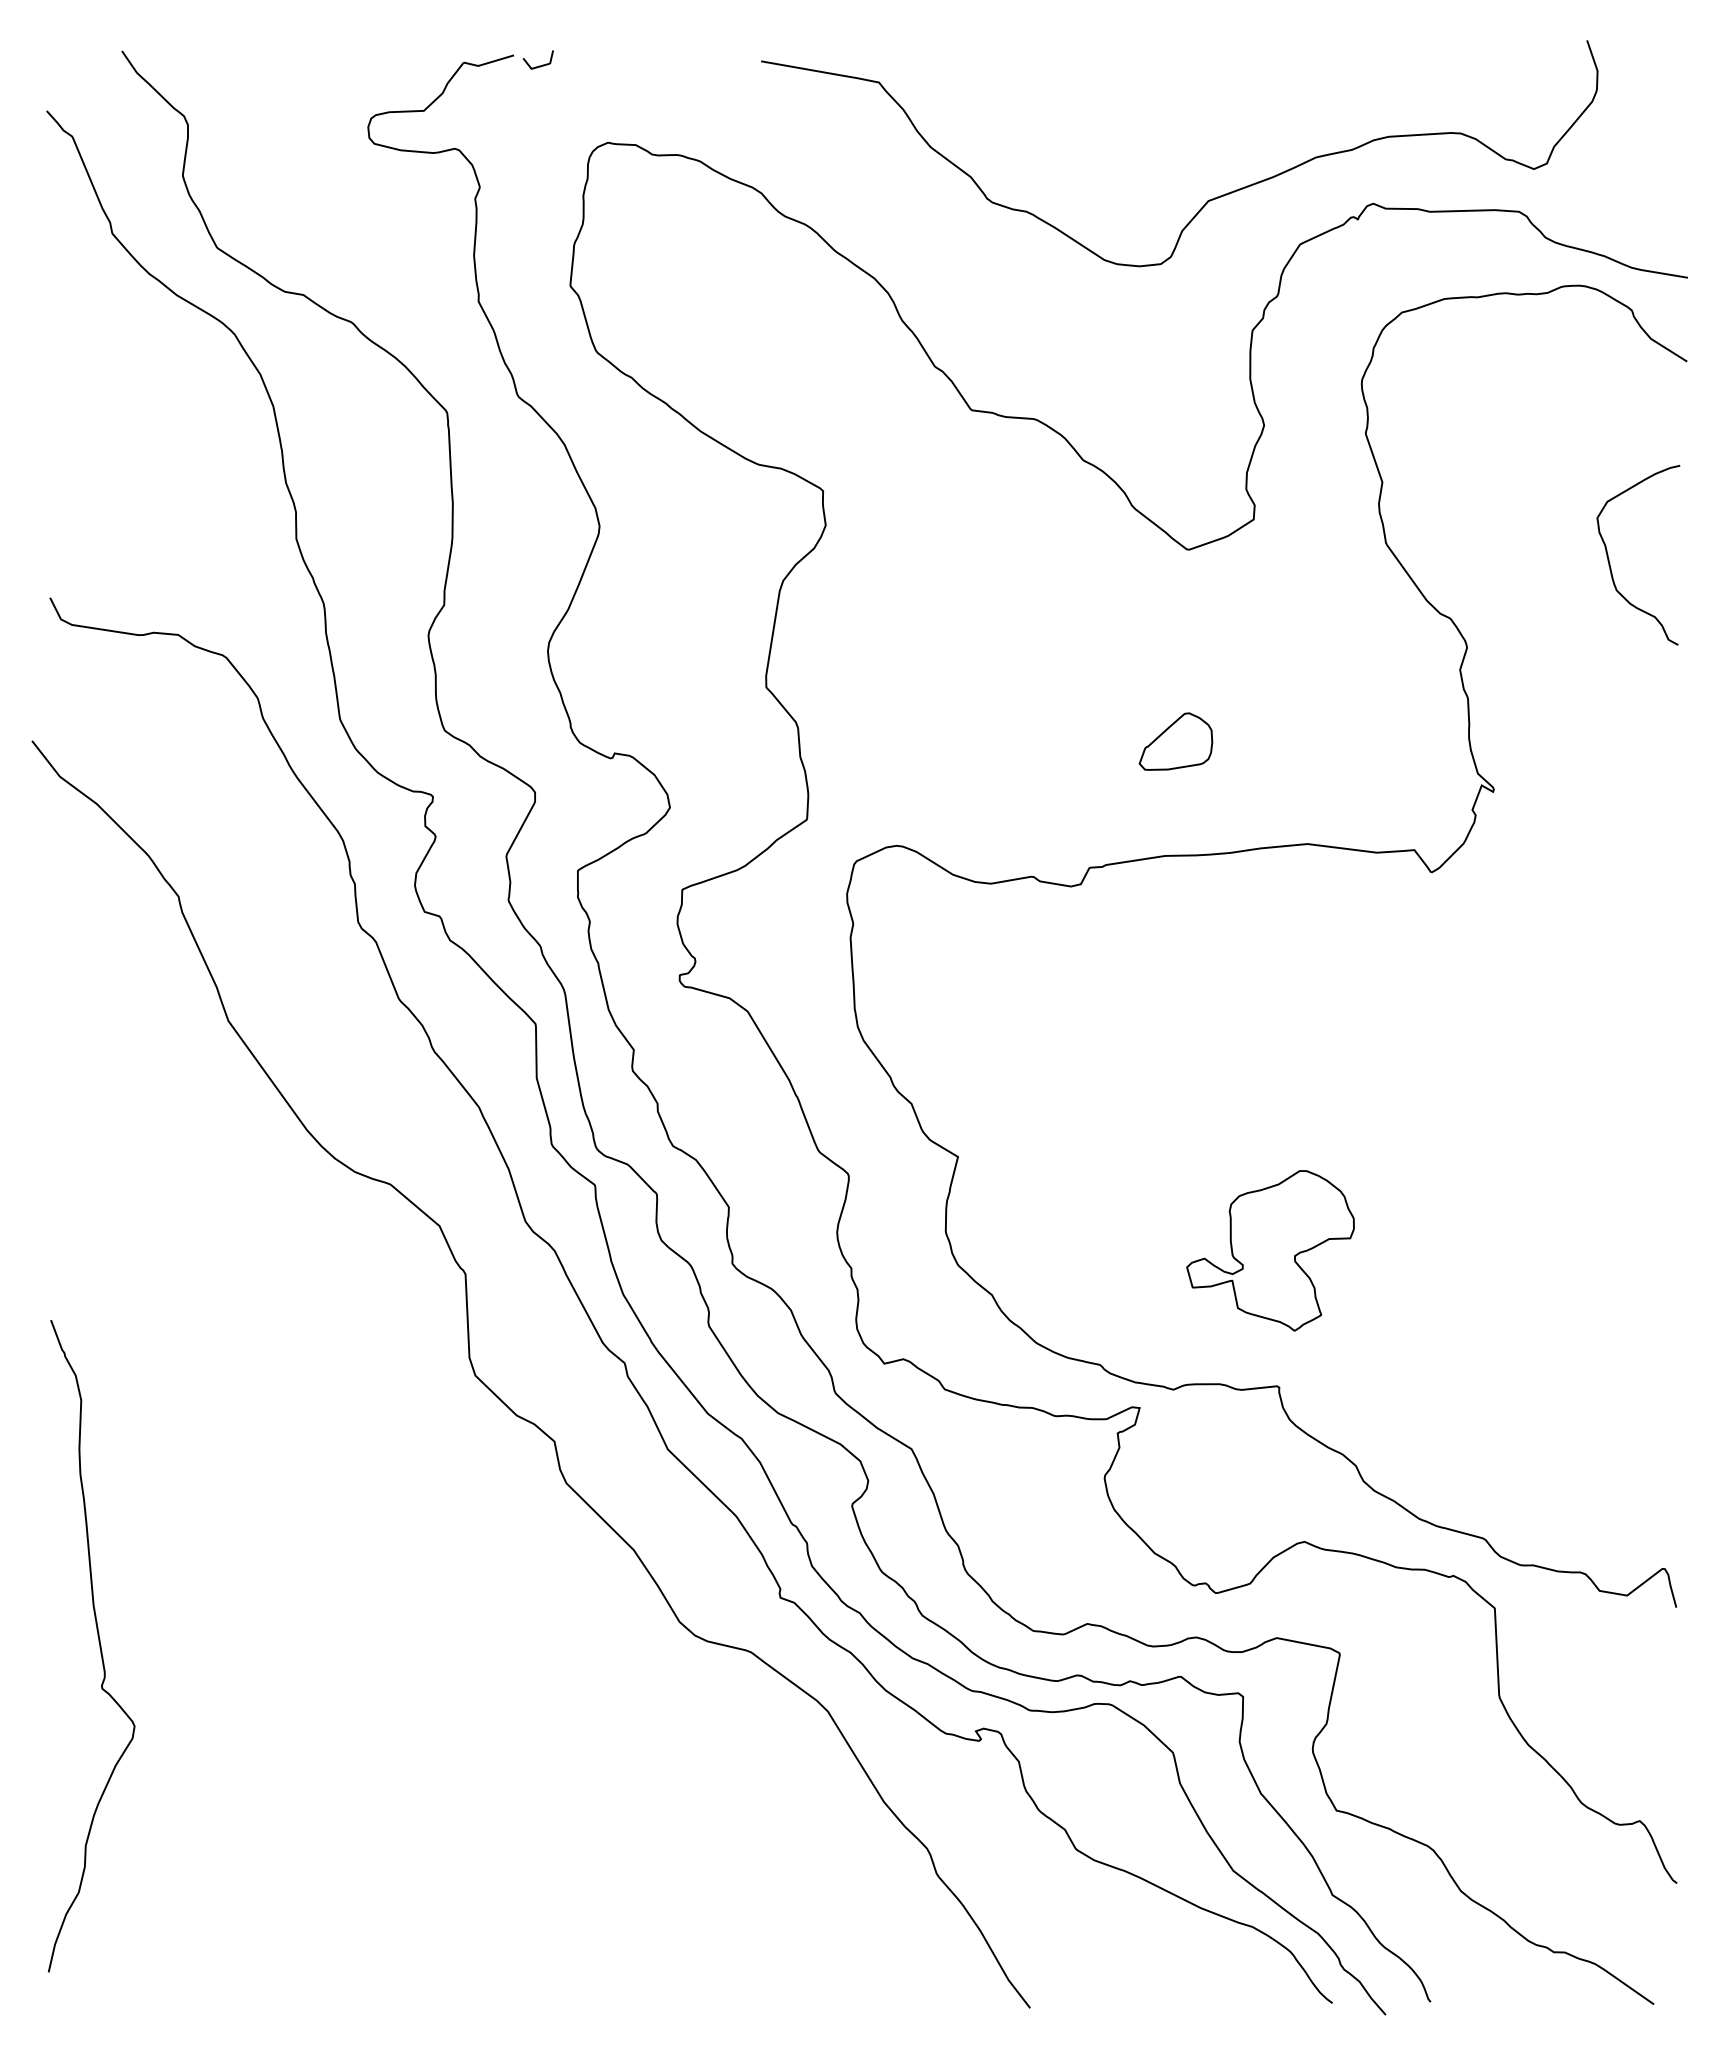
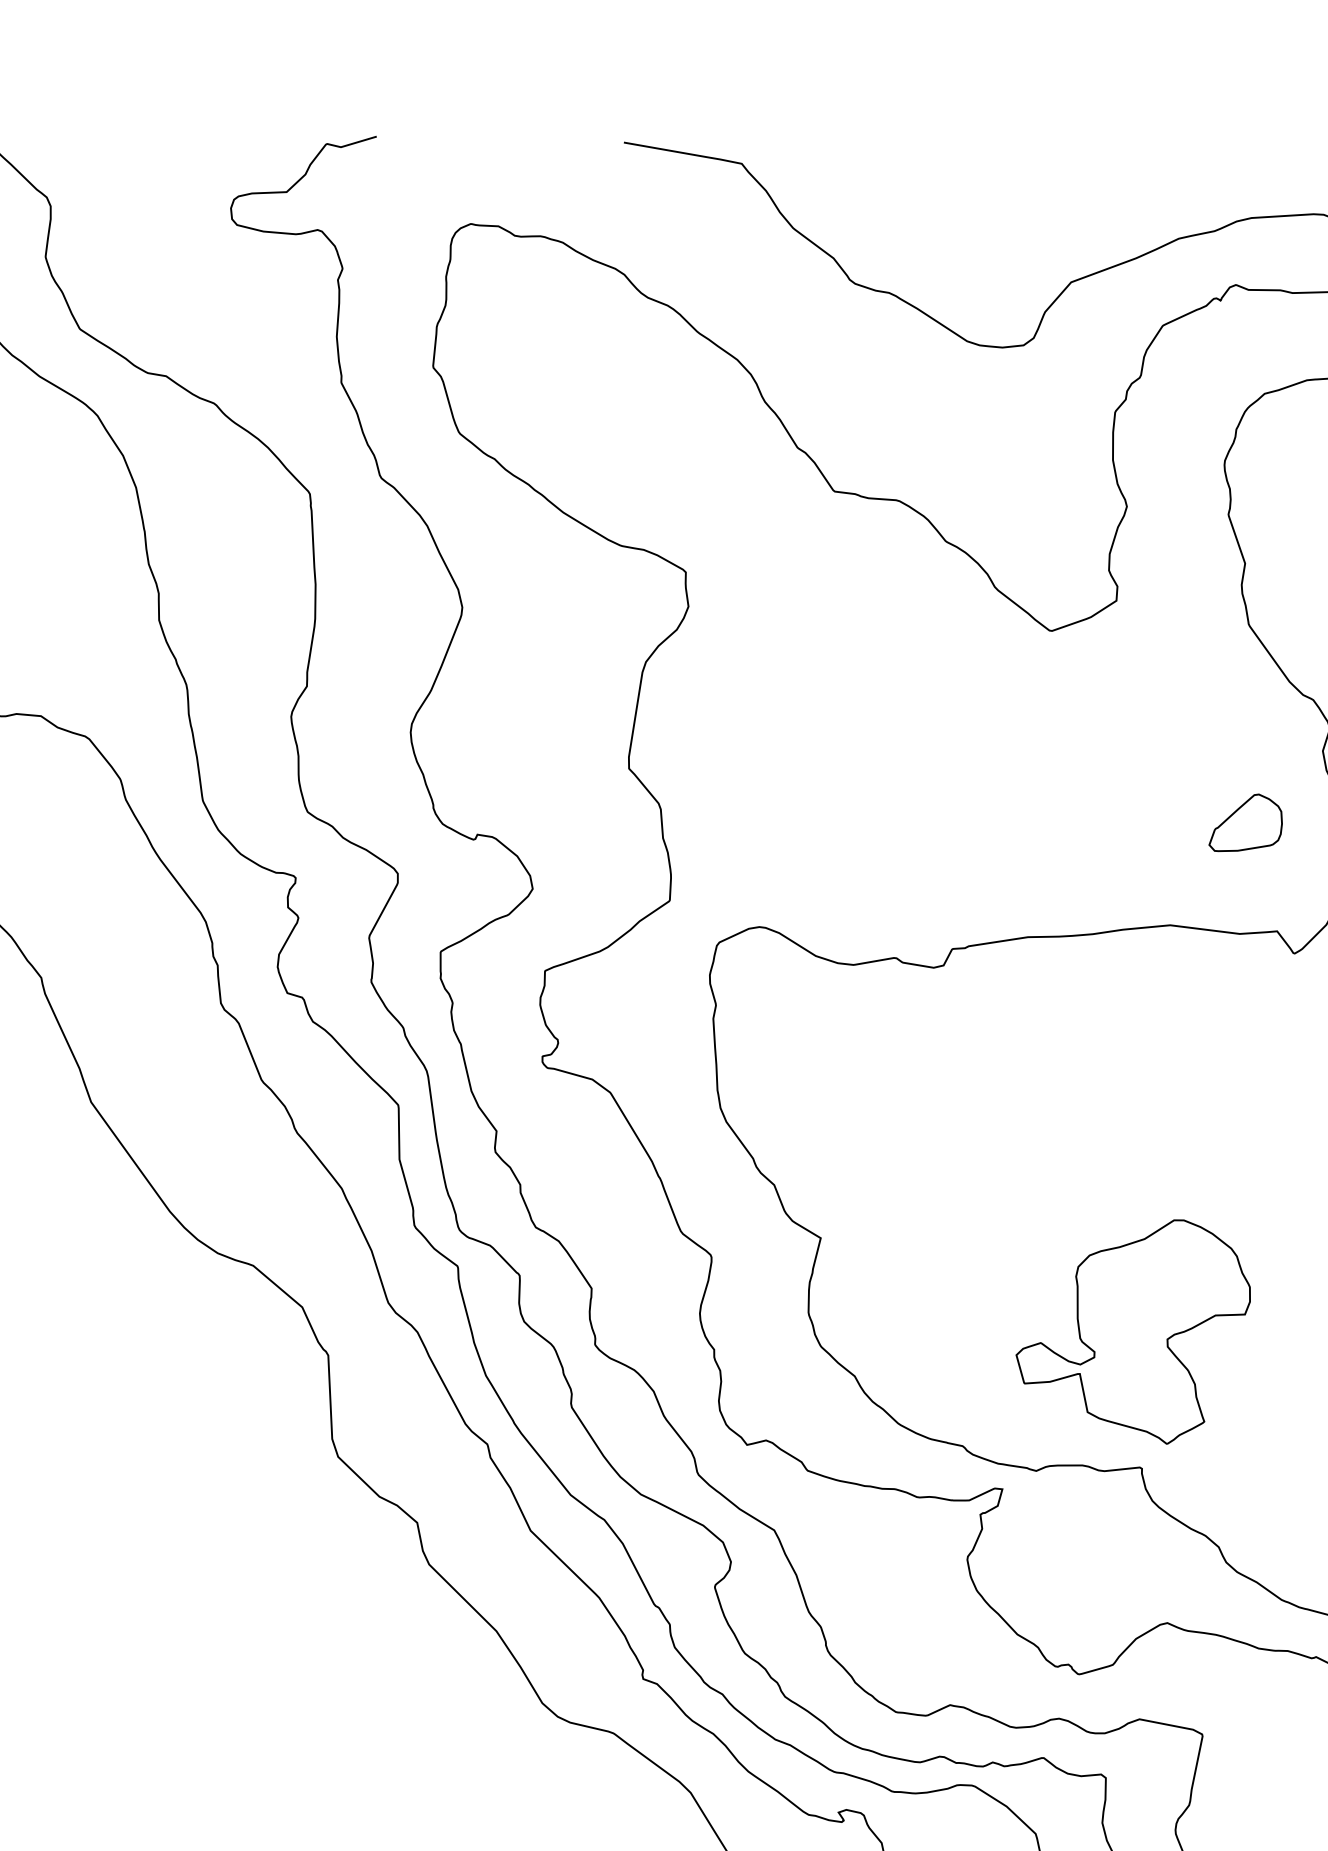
curve: (539, 65) -> (402, 146), removed
part: (1175, 741) -> (1245, 822), moved
part: (1270, 1250) -> (1133, 1331), size x1.4

